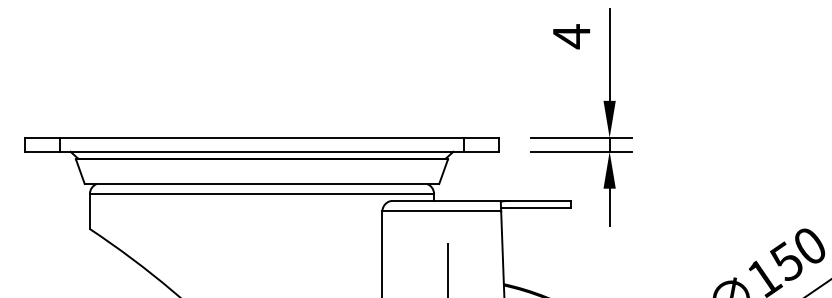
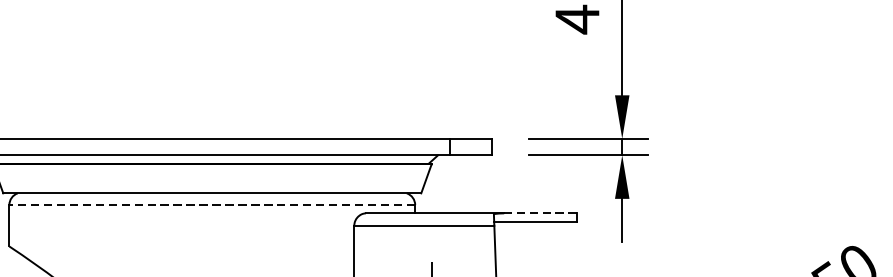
line: (261, 193) -> (211, 204), solid -> dashed
line: (540, 200) -> (540, 212), solid -> dashed

